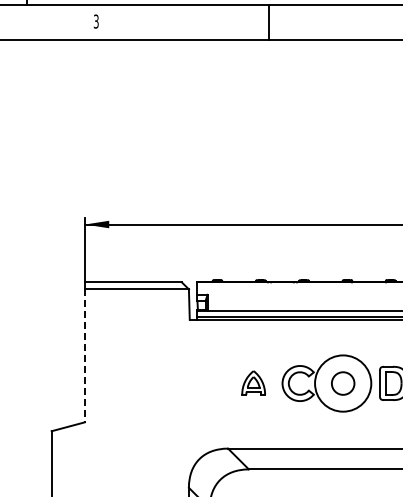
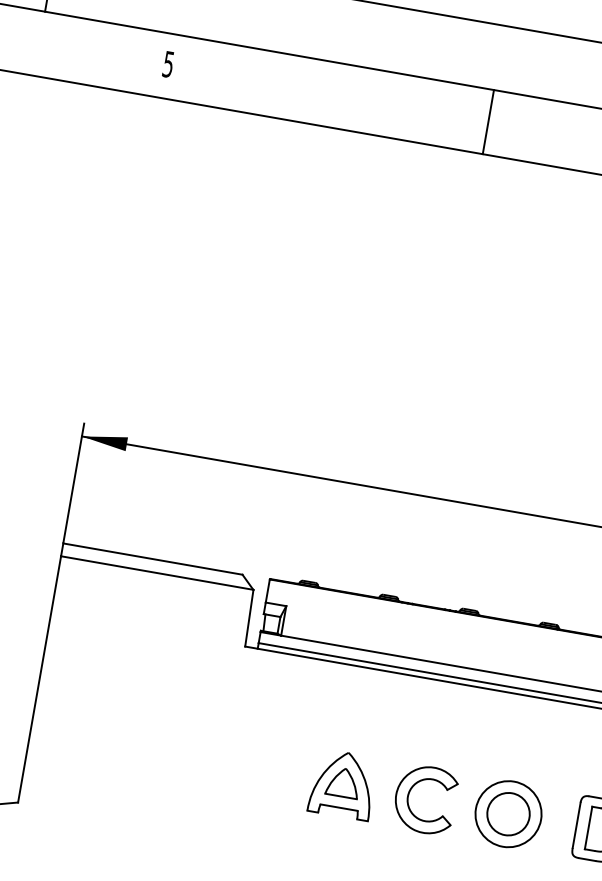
text: (96, 20) -> (169, 62), 3 -> 5
line: (84, 355) -> (38, 678), dashed -> solid
part: (253, 382) -> (342, 783), size x1.43
circle: (342, 383) -> (507, 813), size x0.62

